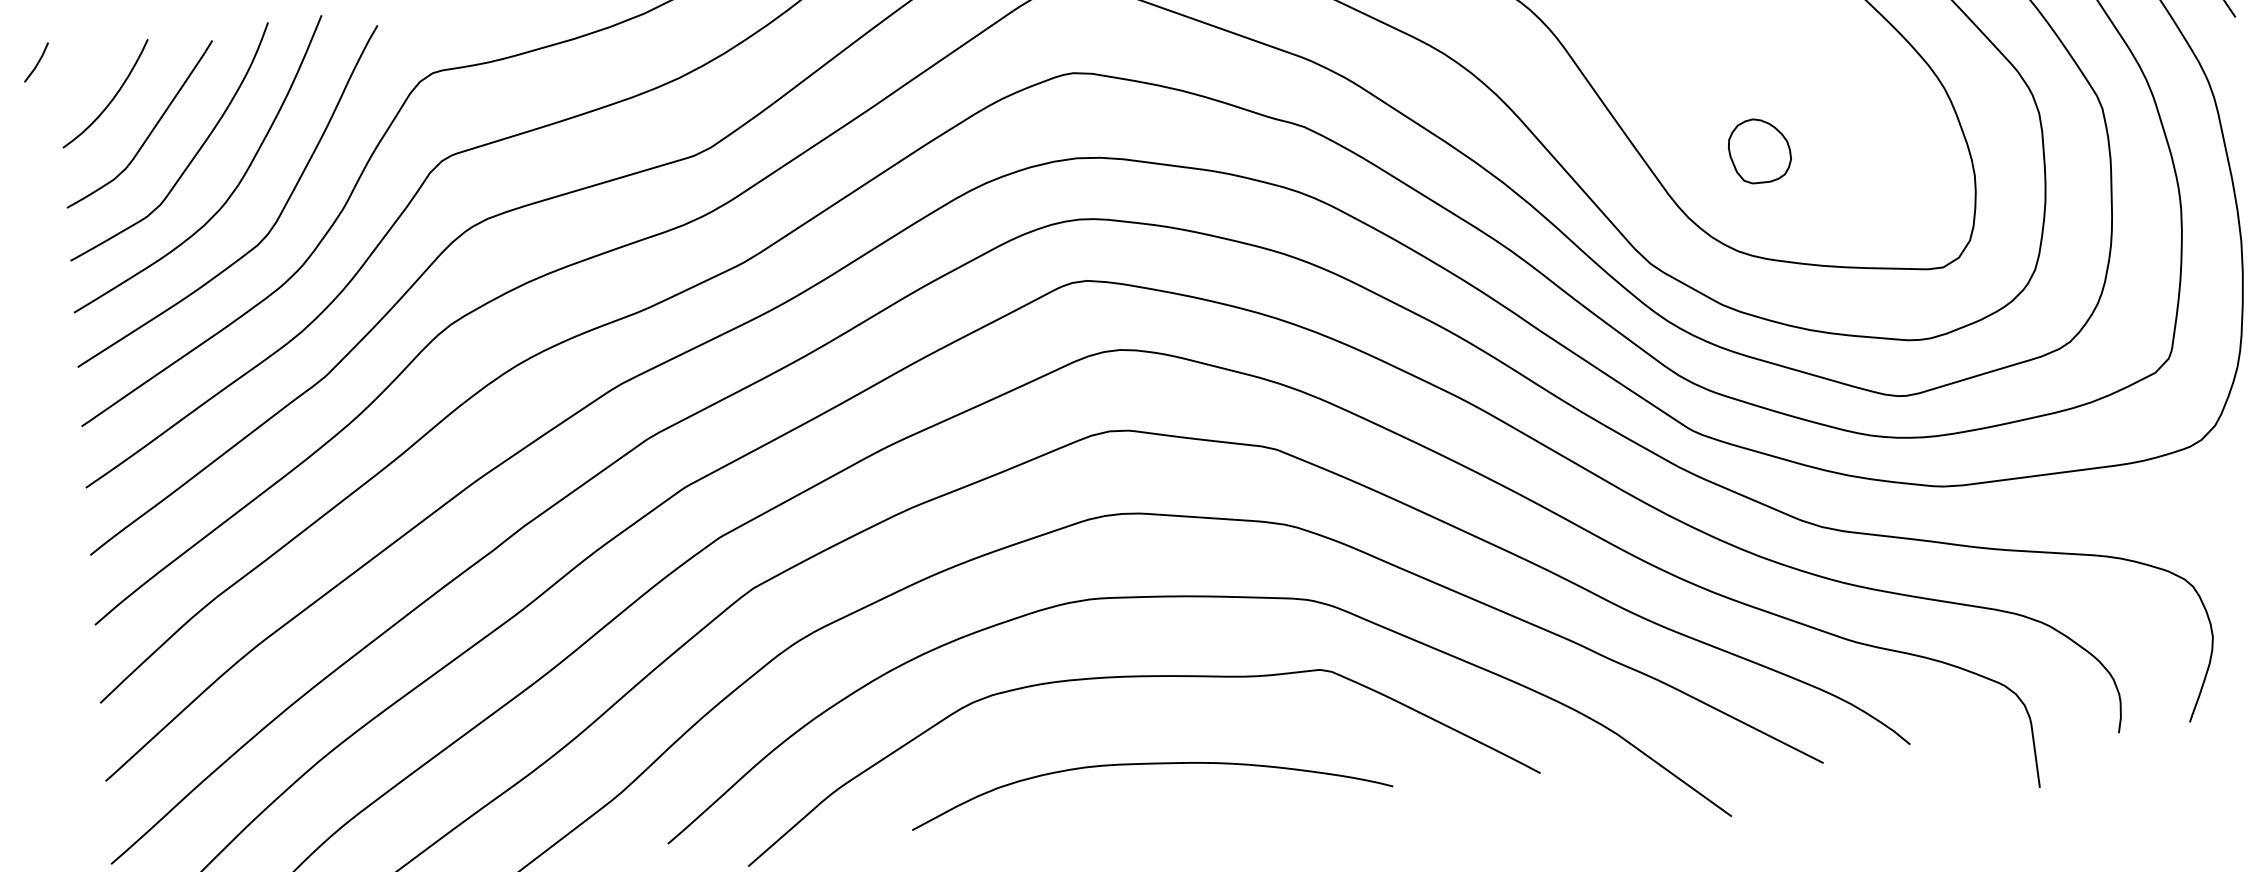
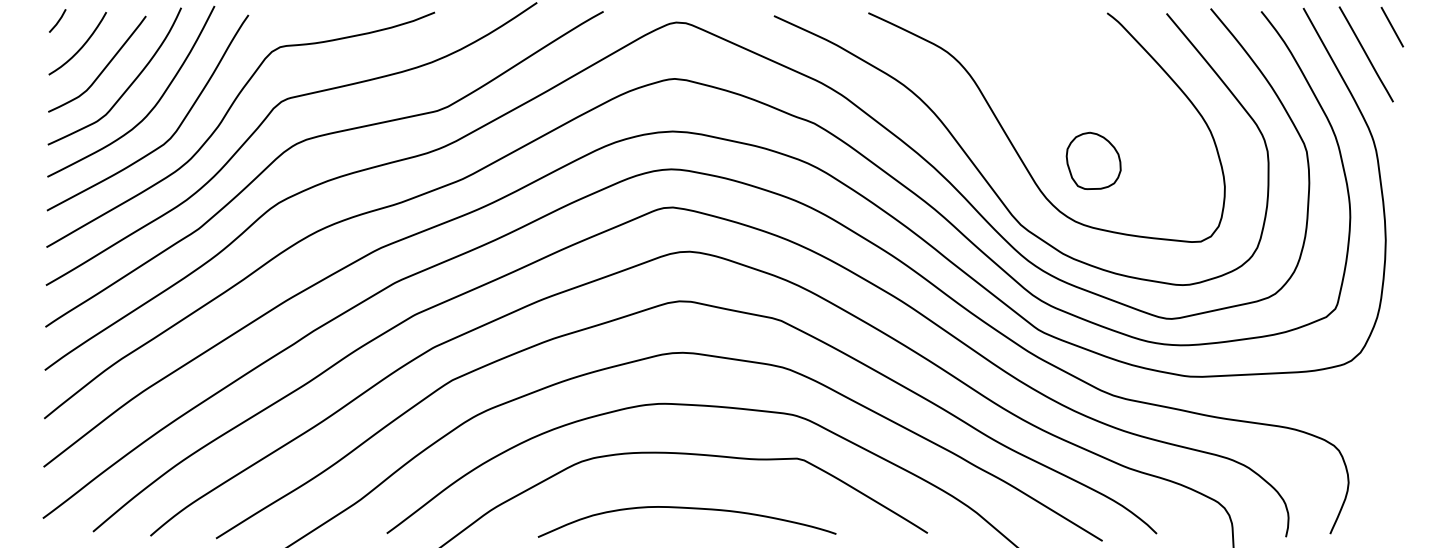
line: (37, 61) -> (58, 20), moved
part: (1759, 150) -> (1093, 160), size x1.43

